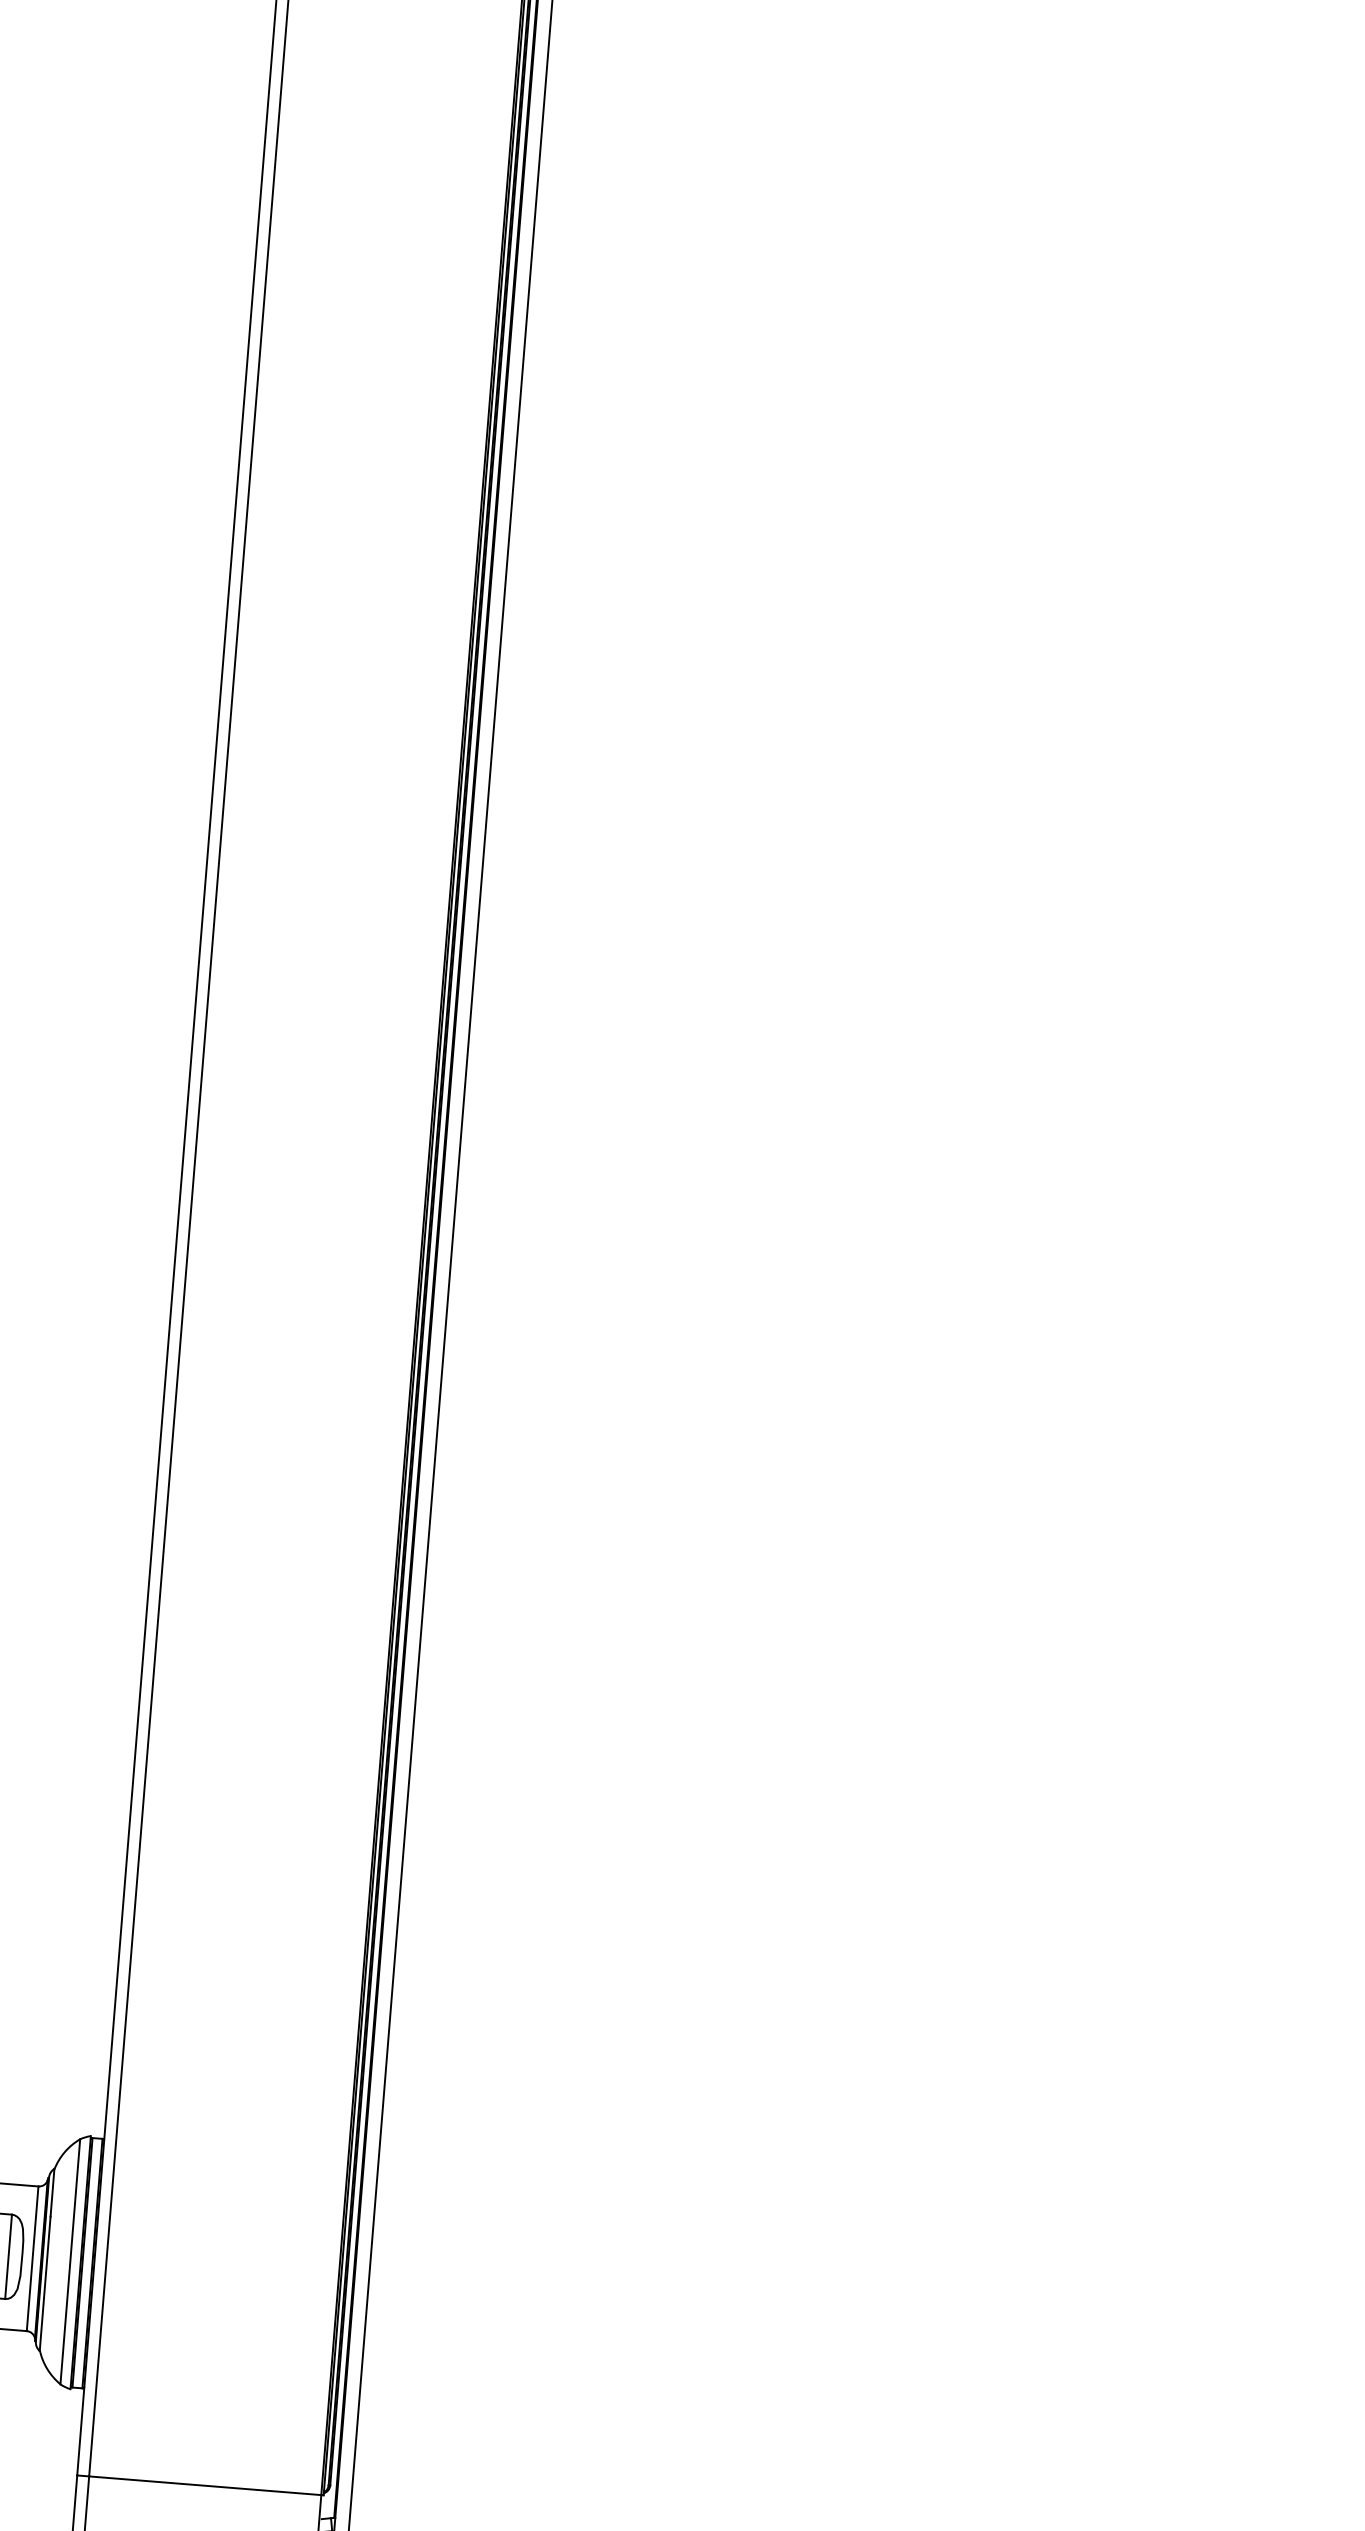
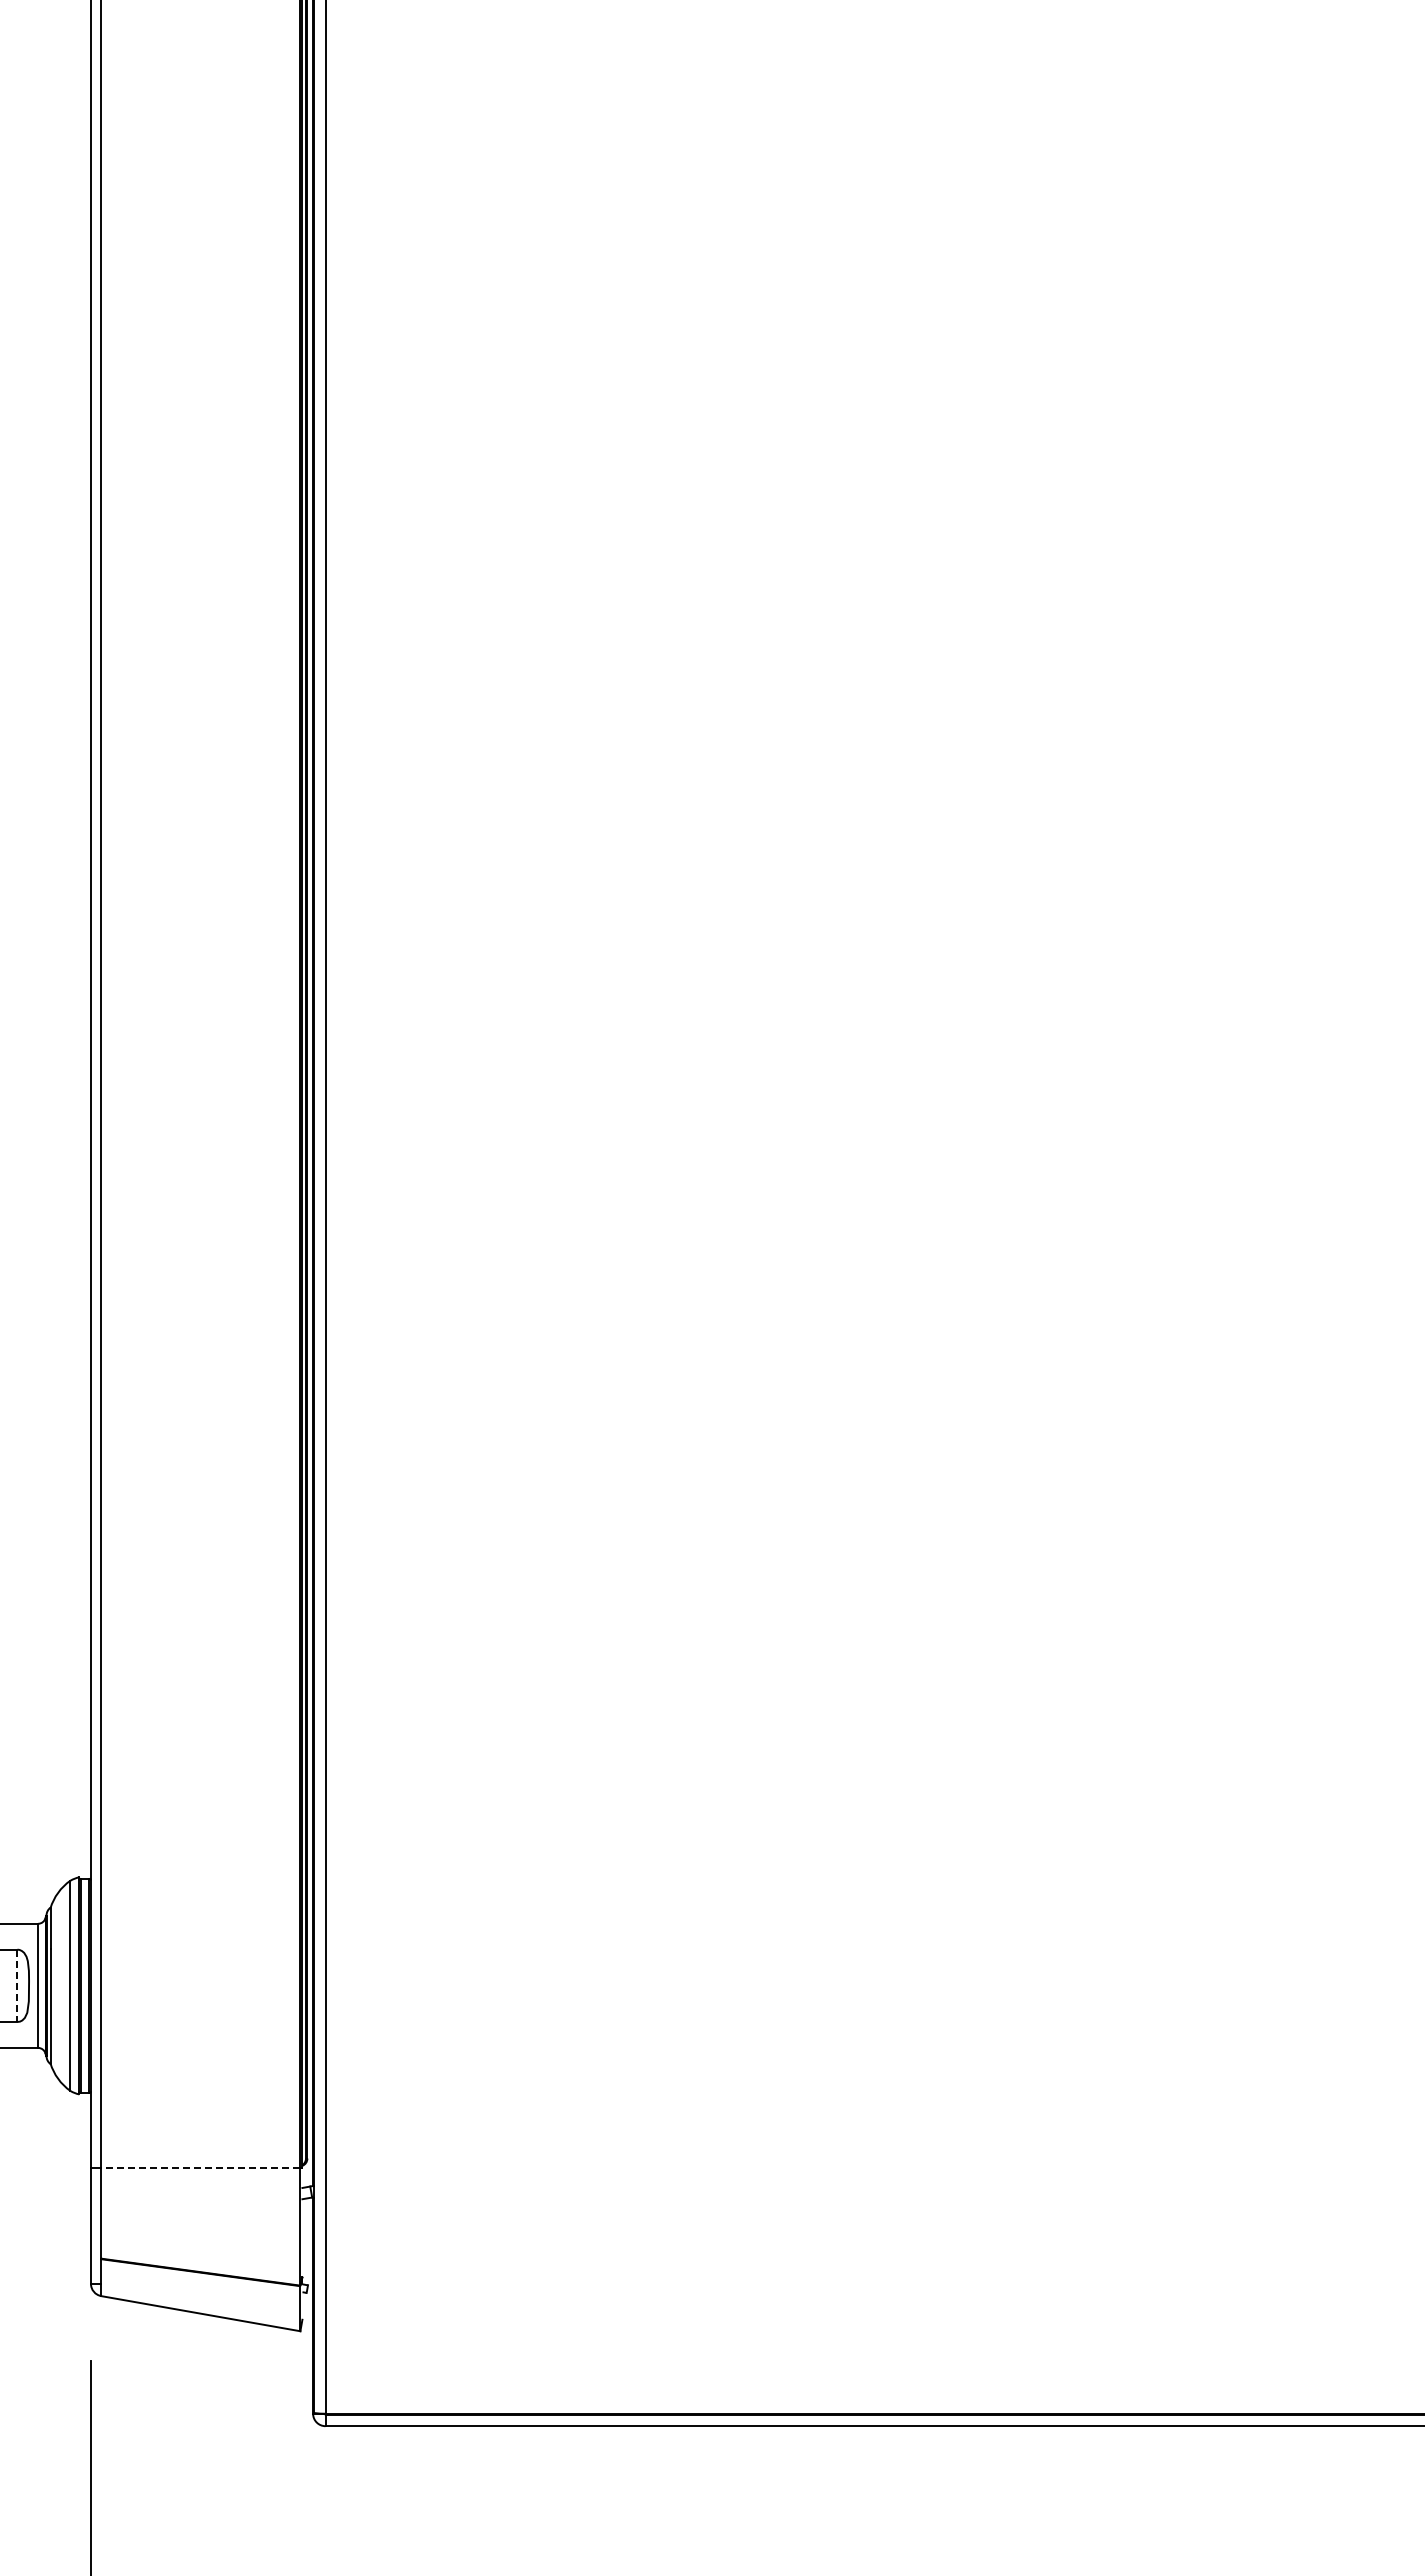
line: (8, 2257) -> (17, 1986), solid -> dashed
line: (204, 2485) -> (200, 2167), solid -> dashed

